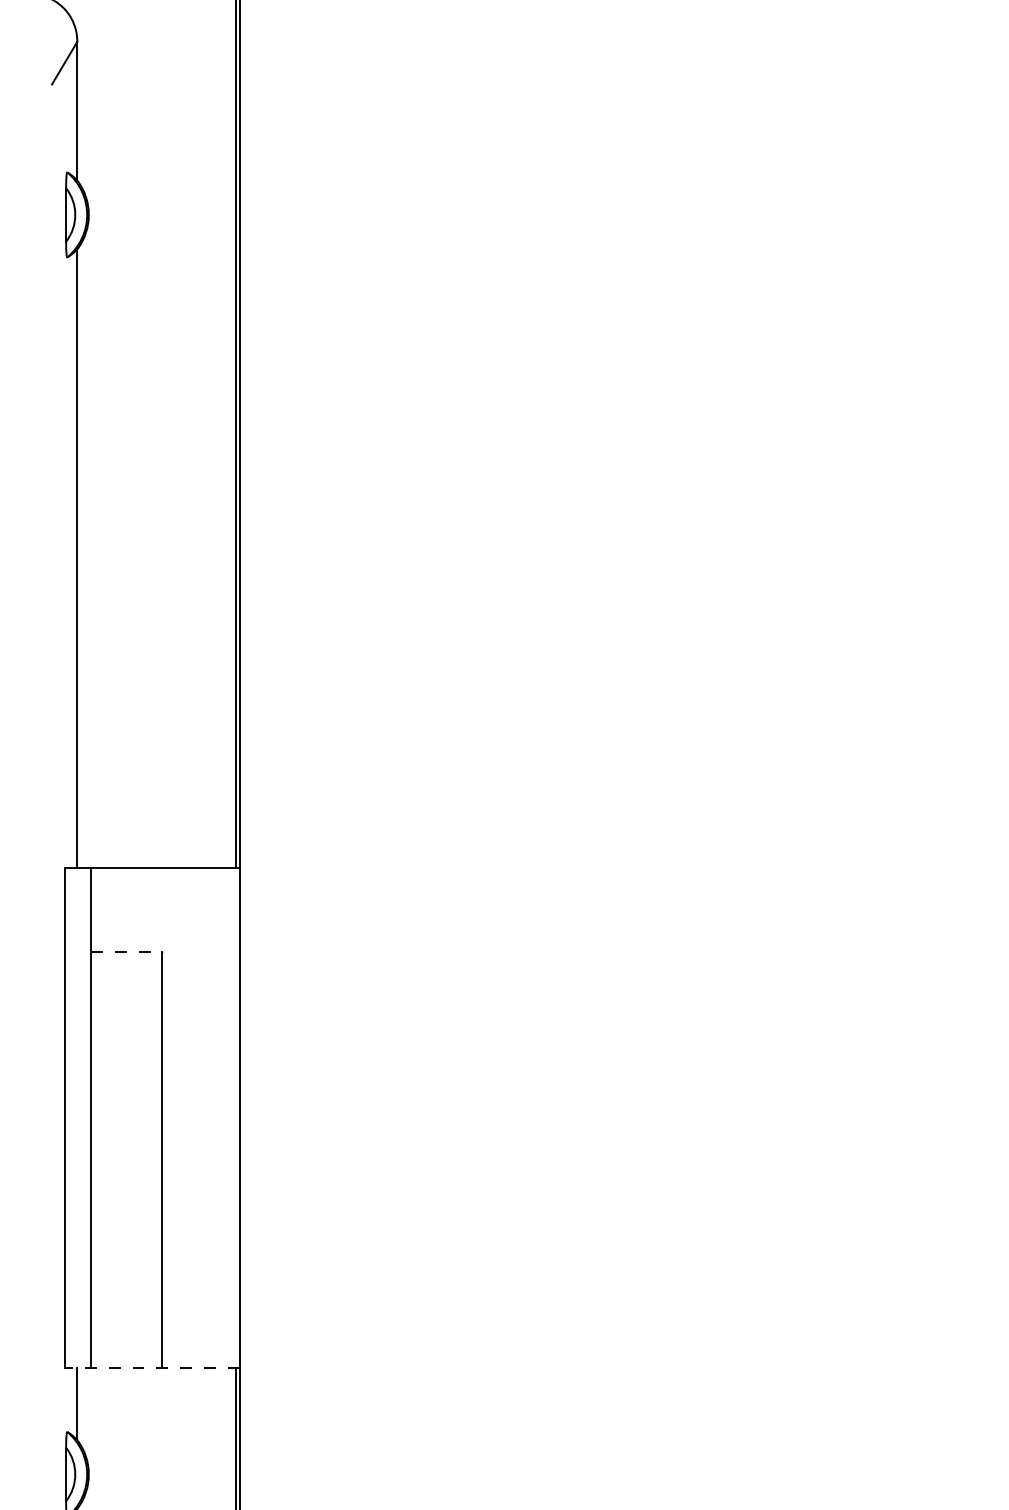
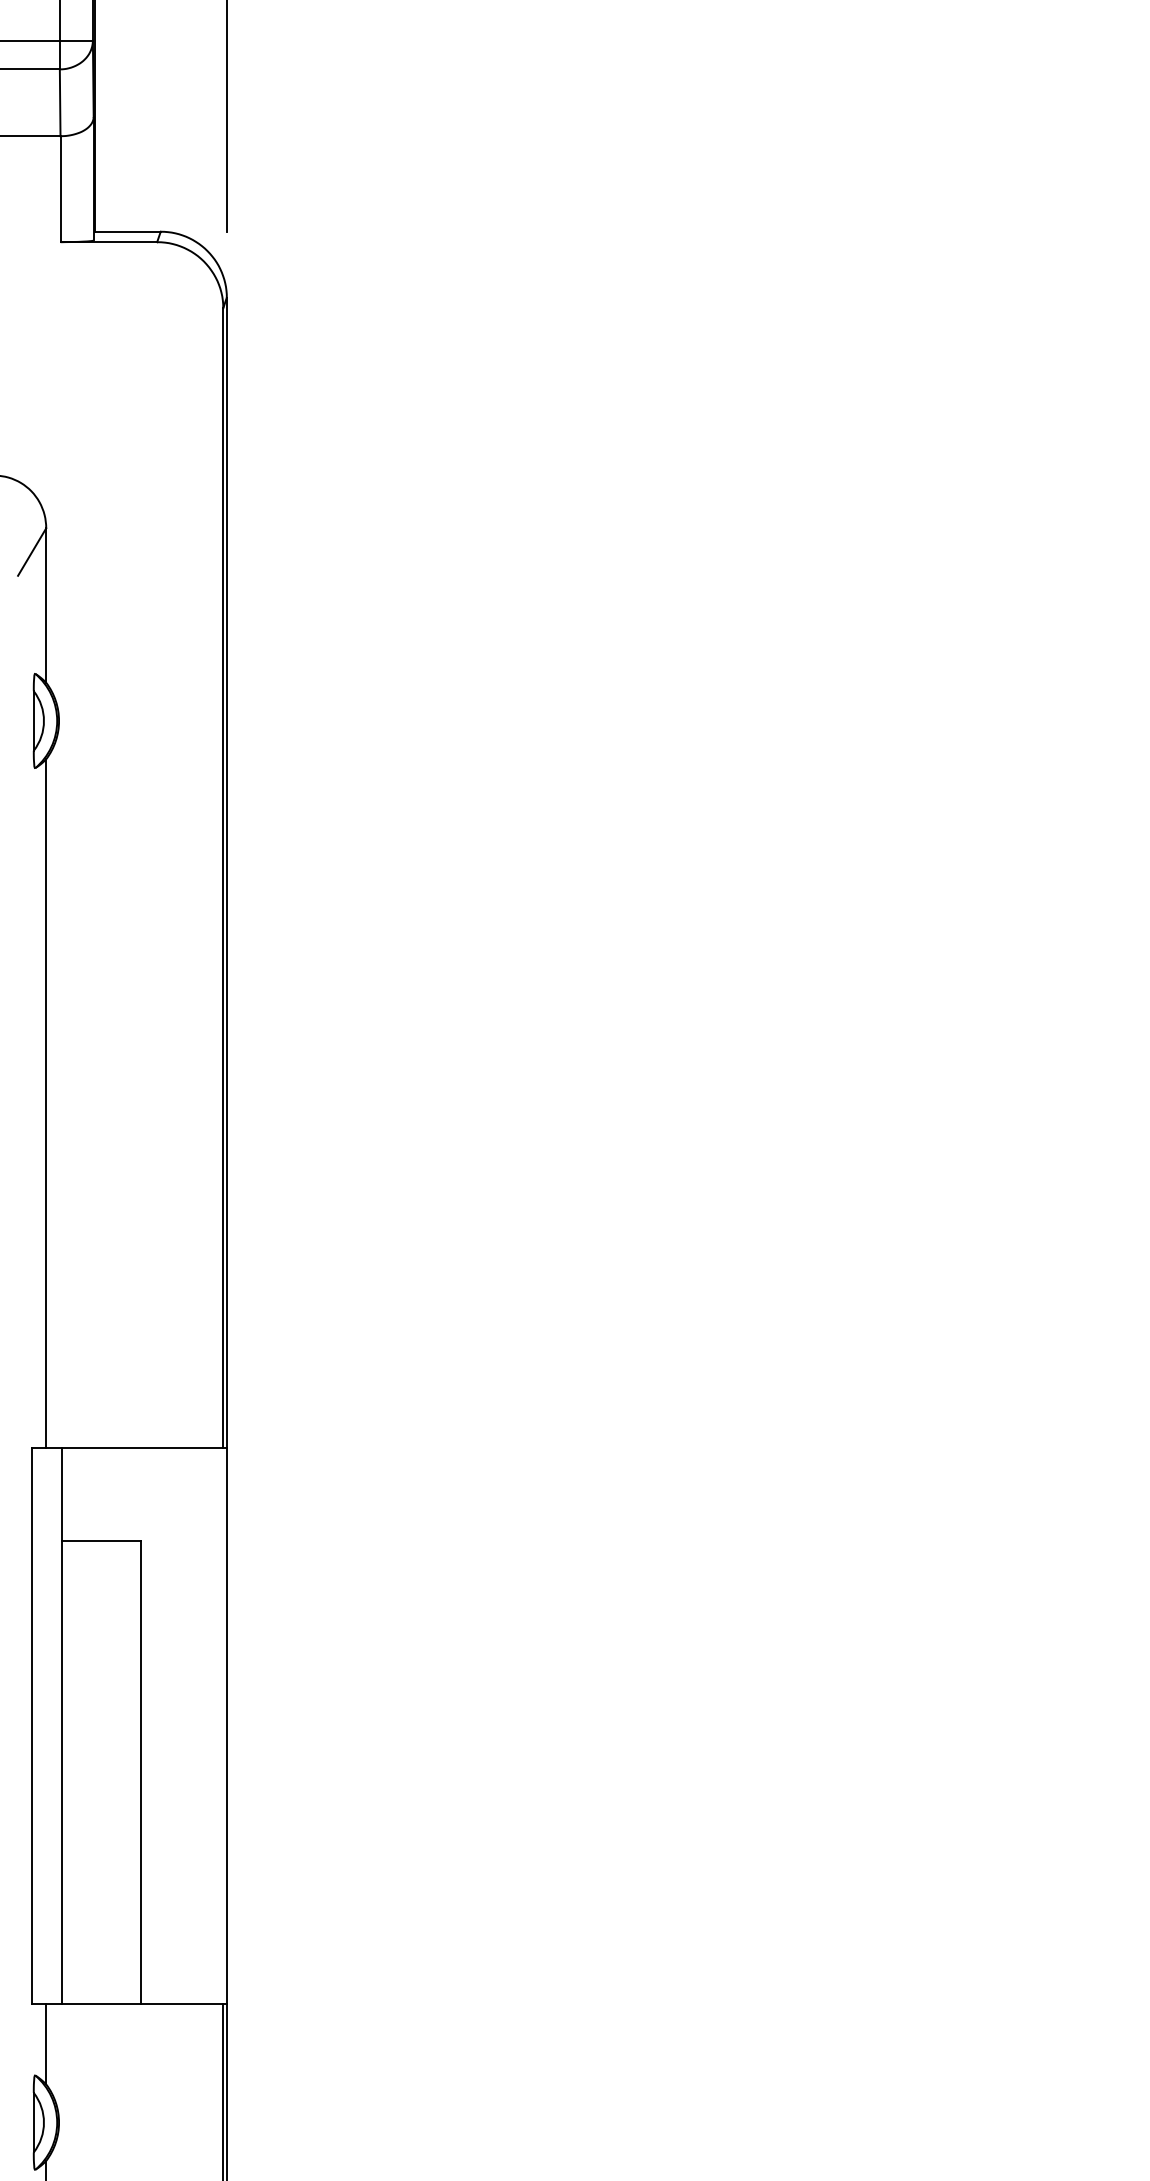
line: (126, 951) -> (101, 1540), dashed -> solid
line: (152, 1367) -> (129, 2003), dashed -> solid

